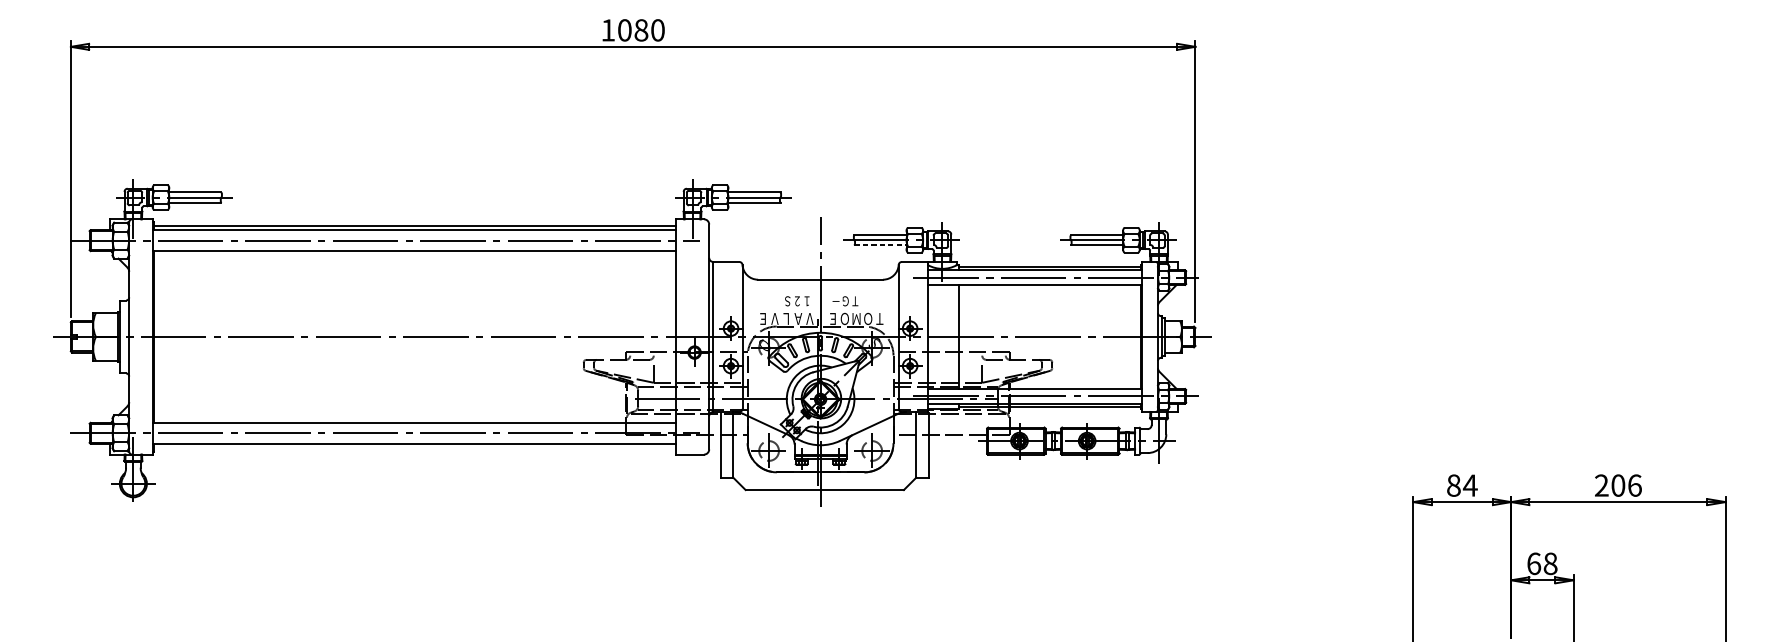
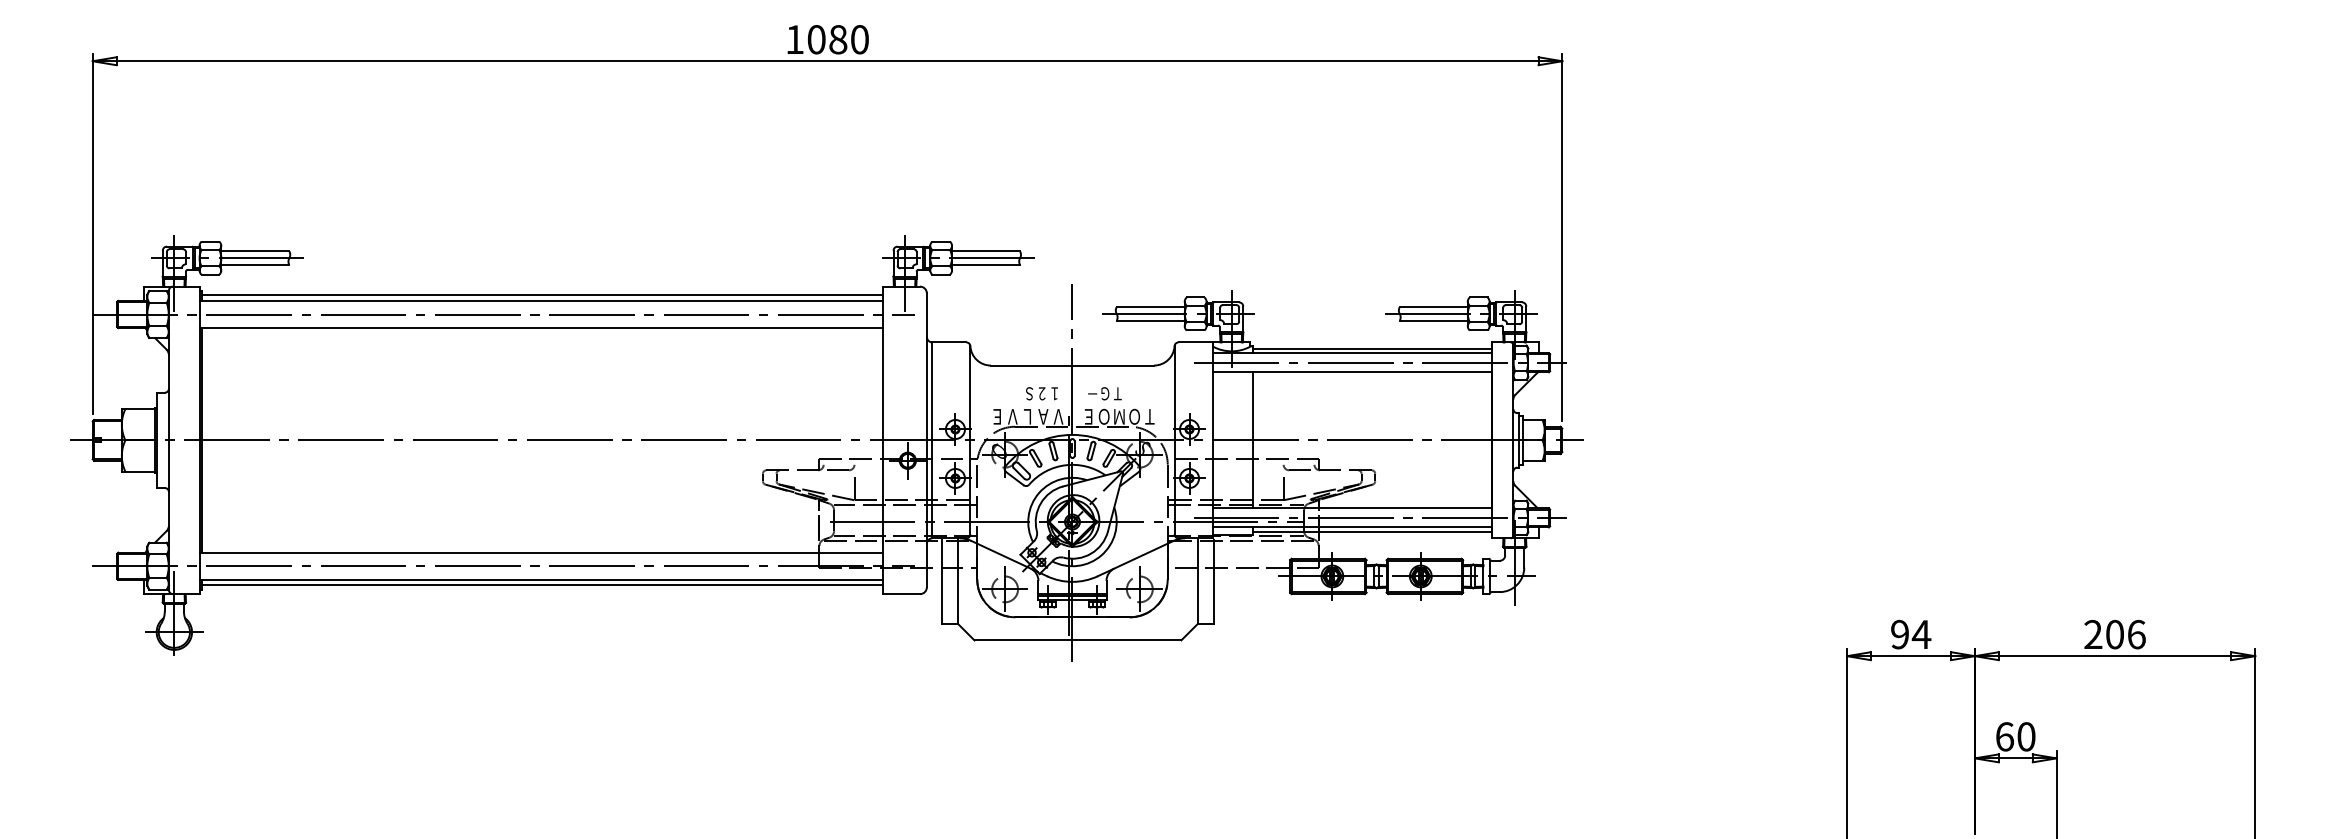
line: (881, 245) -> (1151, 320), dashed -> solid
line: (415, 448) -> (542, 585), added
text: (1454, 485) -> (1900, 634), 84 -> 94
text: (1550, 563) -> (2026, 736), 68 -> 60

